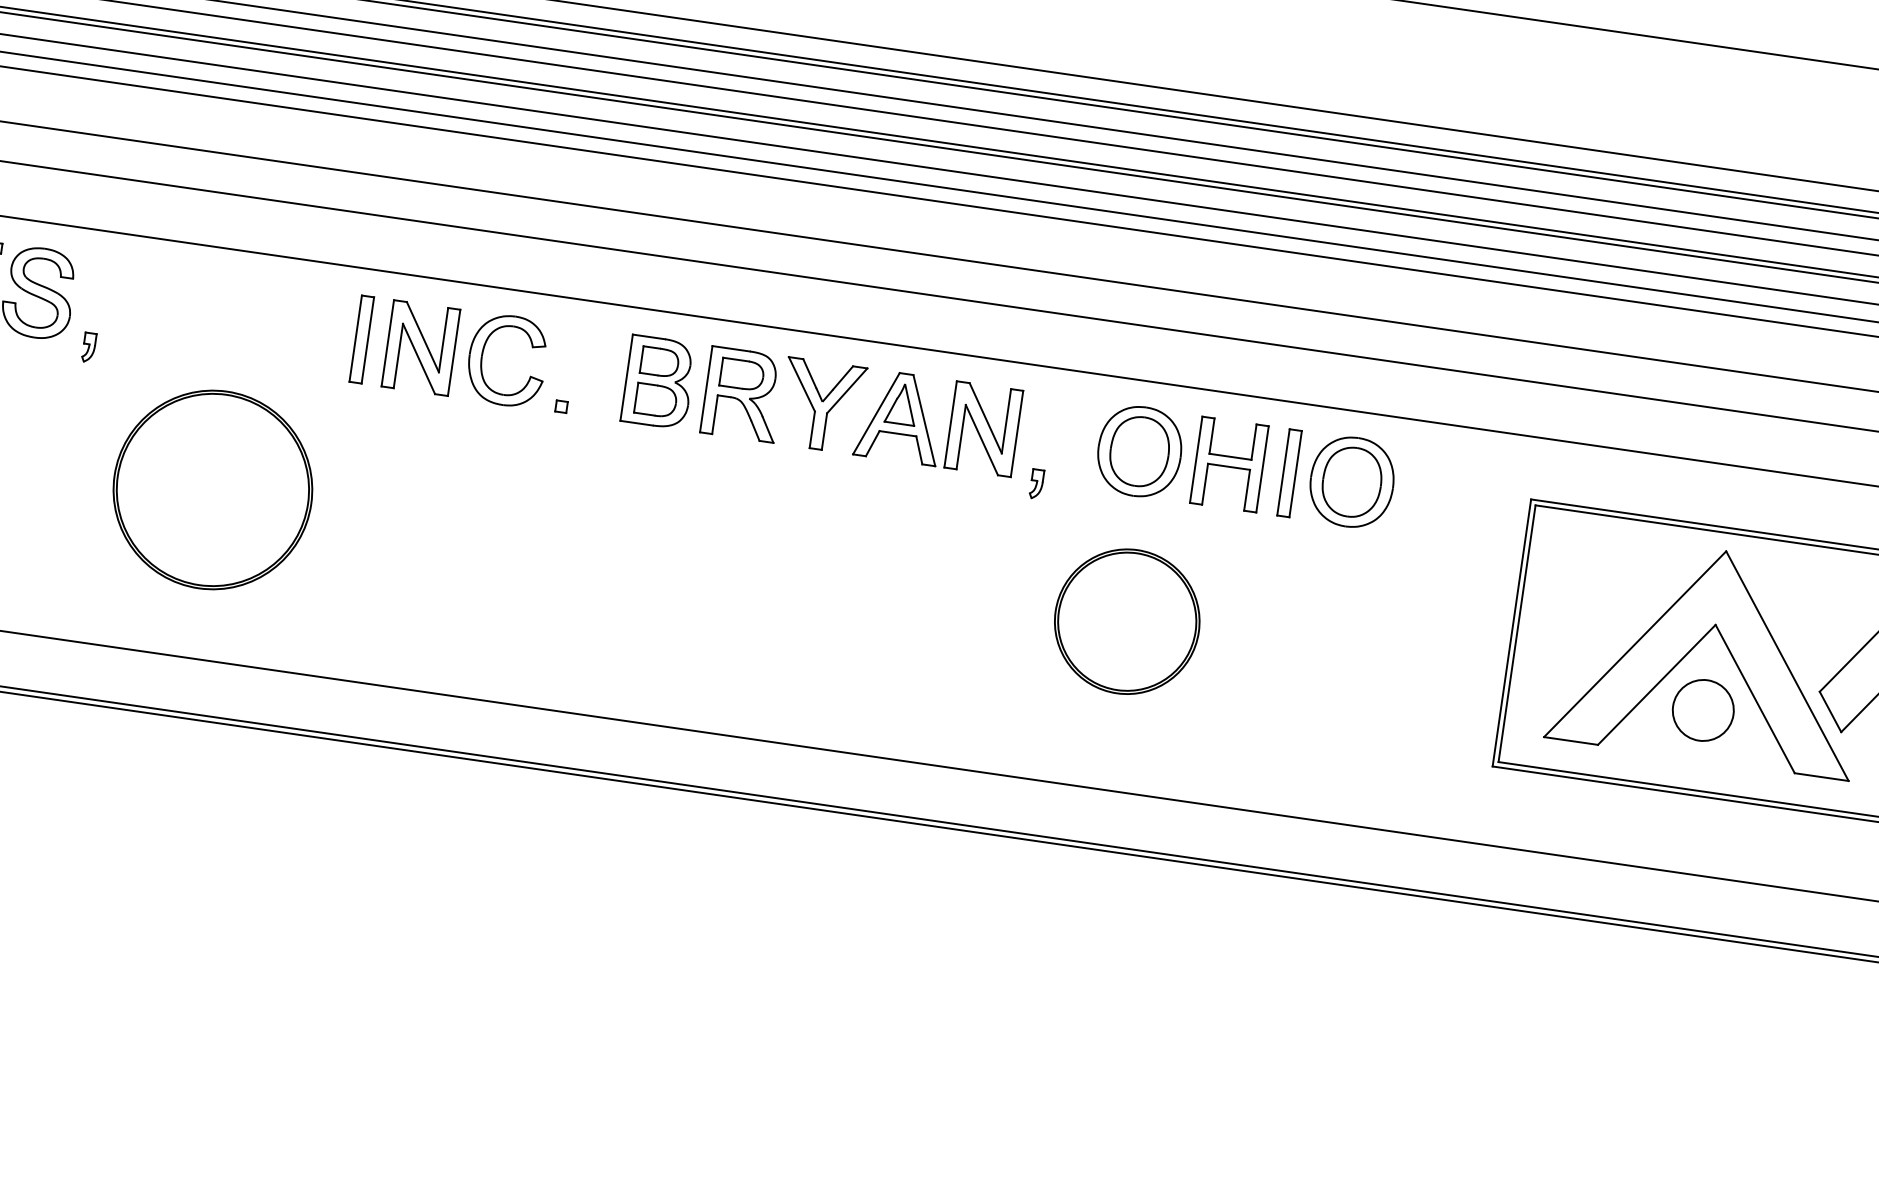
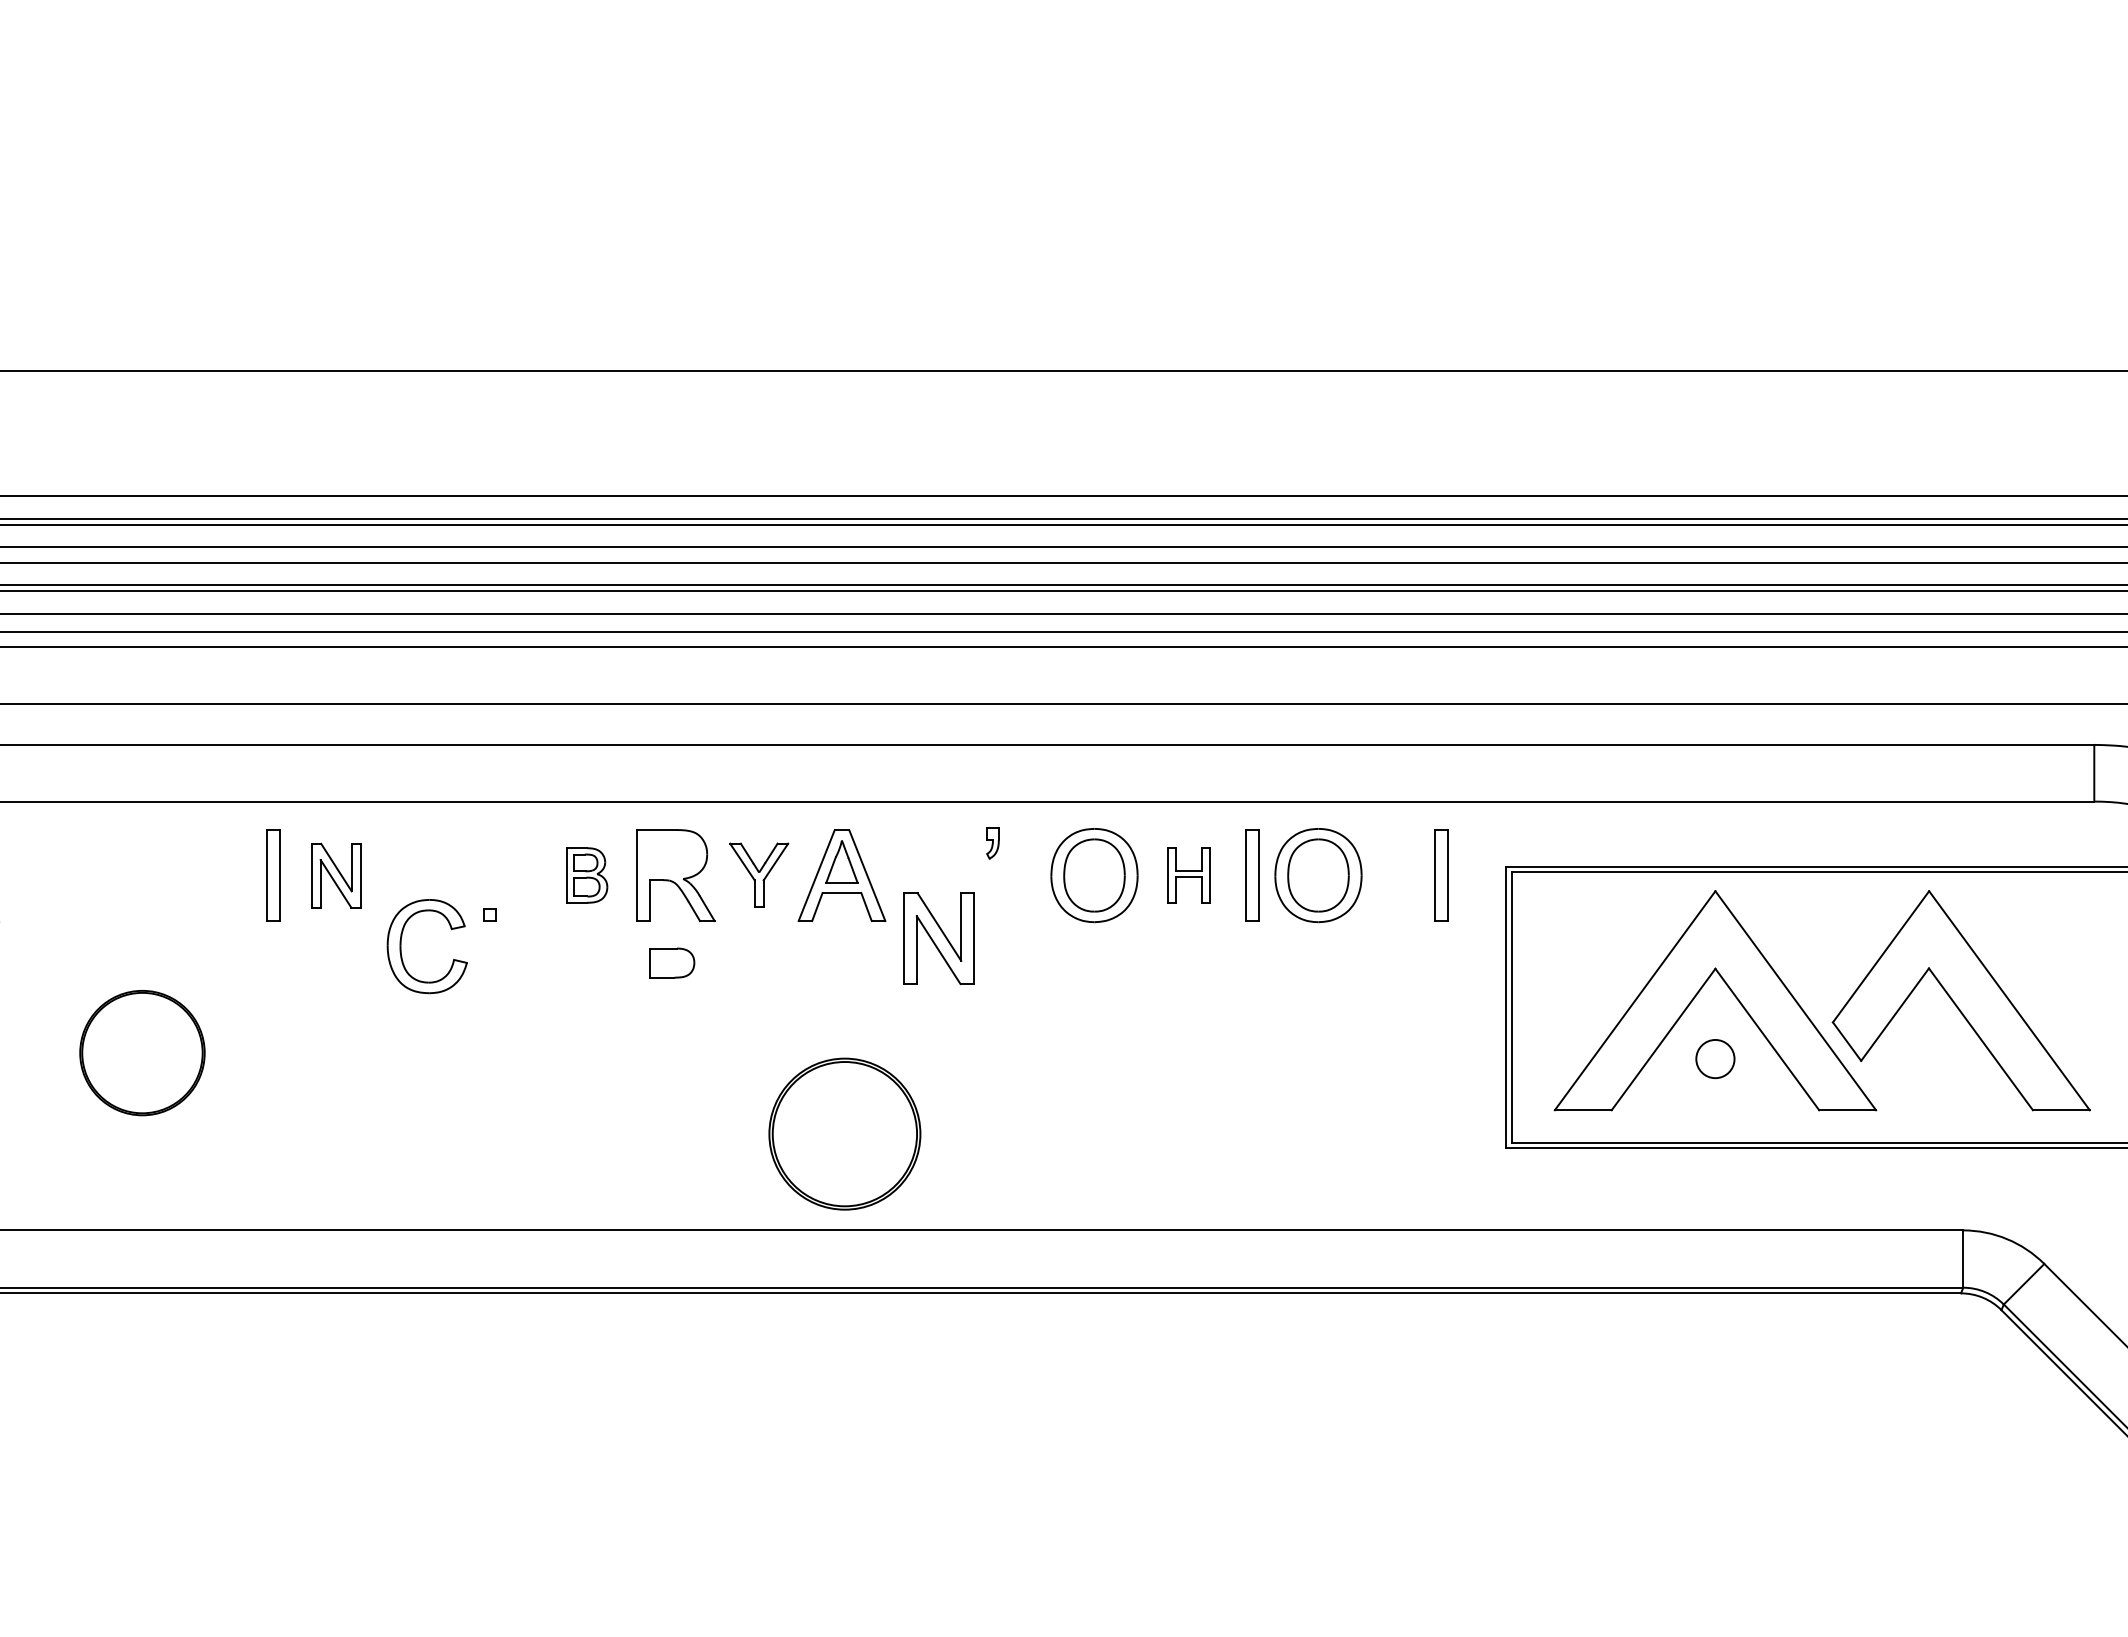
part: (420, 347) -> (335, 875), size x0.7
part: (482, 356) -> (401, 946), moved
part: (742, 374) -> (672, 962), moved
part: (658, 382) -> (586, 875), size x0.6
part: (821, 405) -> (758, 875), size x0.7
part: (983, 429) -> (938, 938), moved
part: (1228, 464) -> (1188, 875), size x0.6
part: (1036, 484) -> (992, 843), moved
part: (213, 489) -> (142, 1052), size x0.6
part: (1468, 499) -> (1441, 875), added
part: (1126, 621) -> (844, 1133), moved
circle: (1703, 709) -> (1715, 1058), size x0.6

